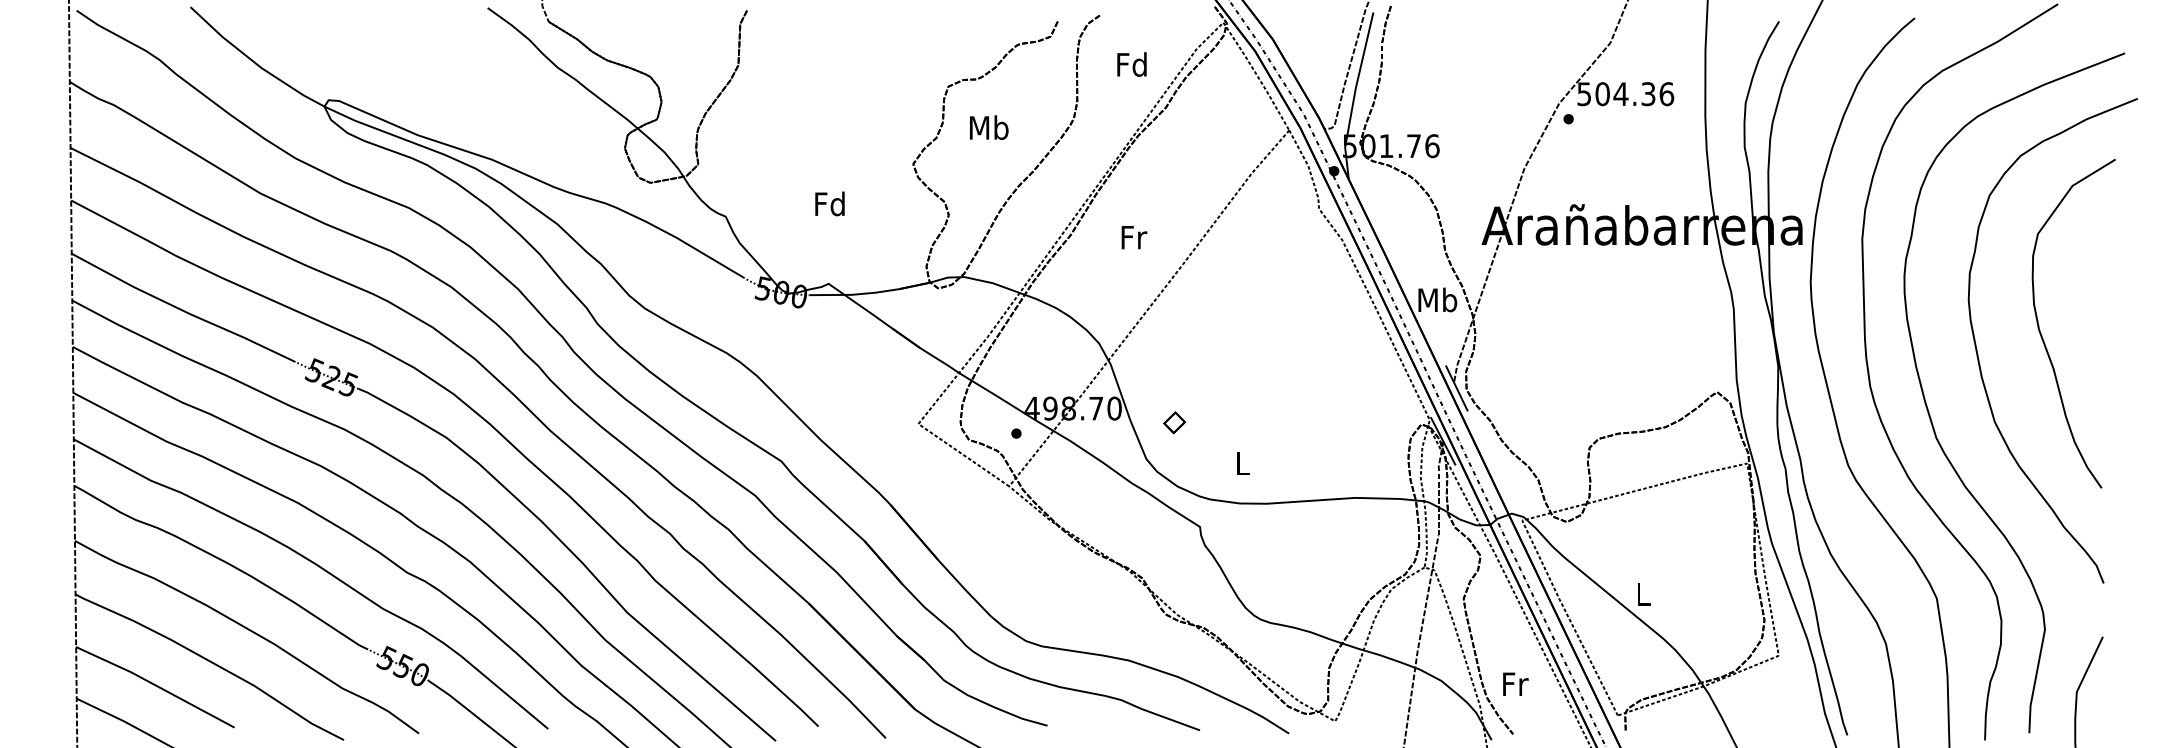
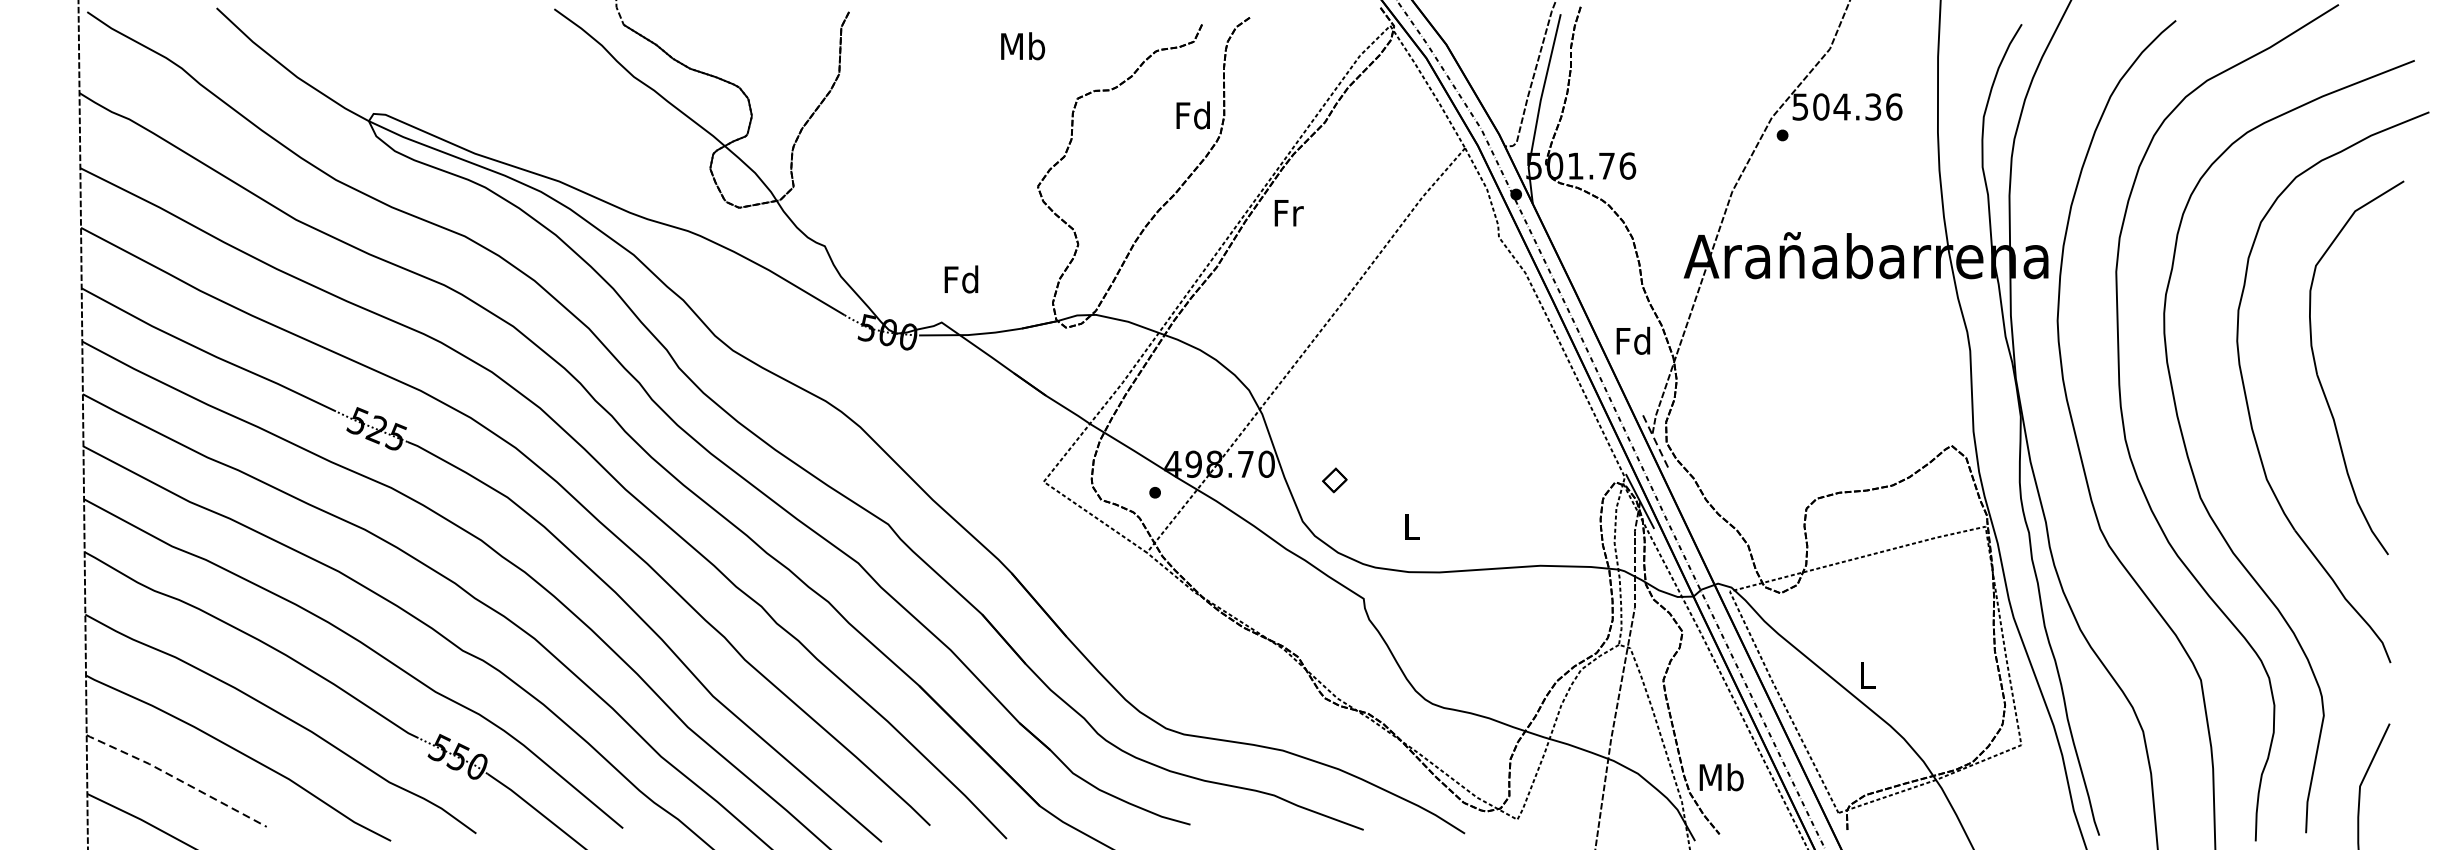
text: (1131, 64) -> (1192, 115), moved
text: (989, 127) -> (1023, 46), moved
text: (829, 203) -> (960, 278), moved
text: (1134, 237) -> (1289, 213), moved
text: (1437, 299) -> (1633, 340), Mb -> Fd
line: (1457, 388) -> (1656, 441), solid -> dashed
text: (1514, 683) -> (1721, 776), Fr -> Mb
line: (154, 684) -> (175, 777), solid -> dashed

